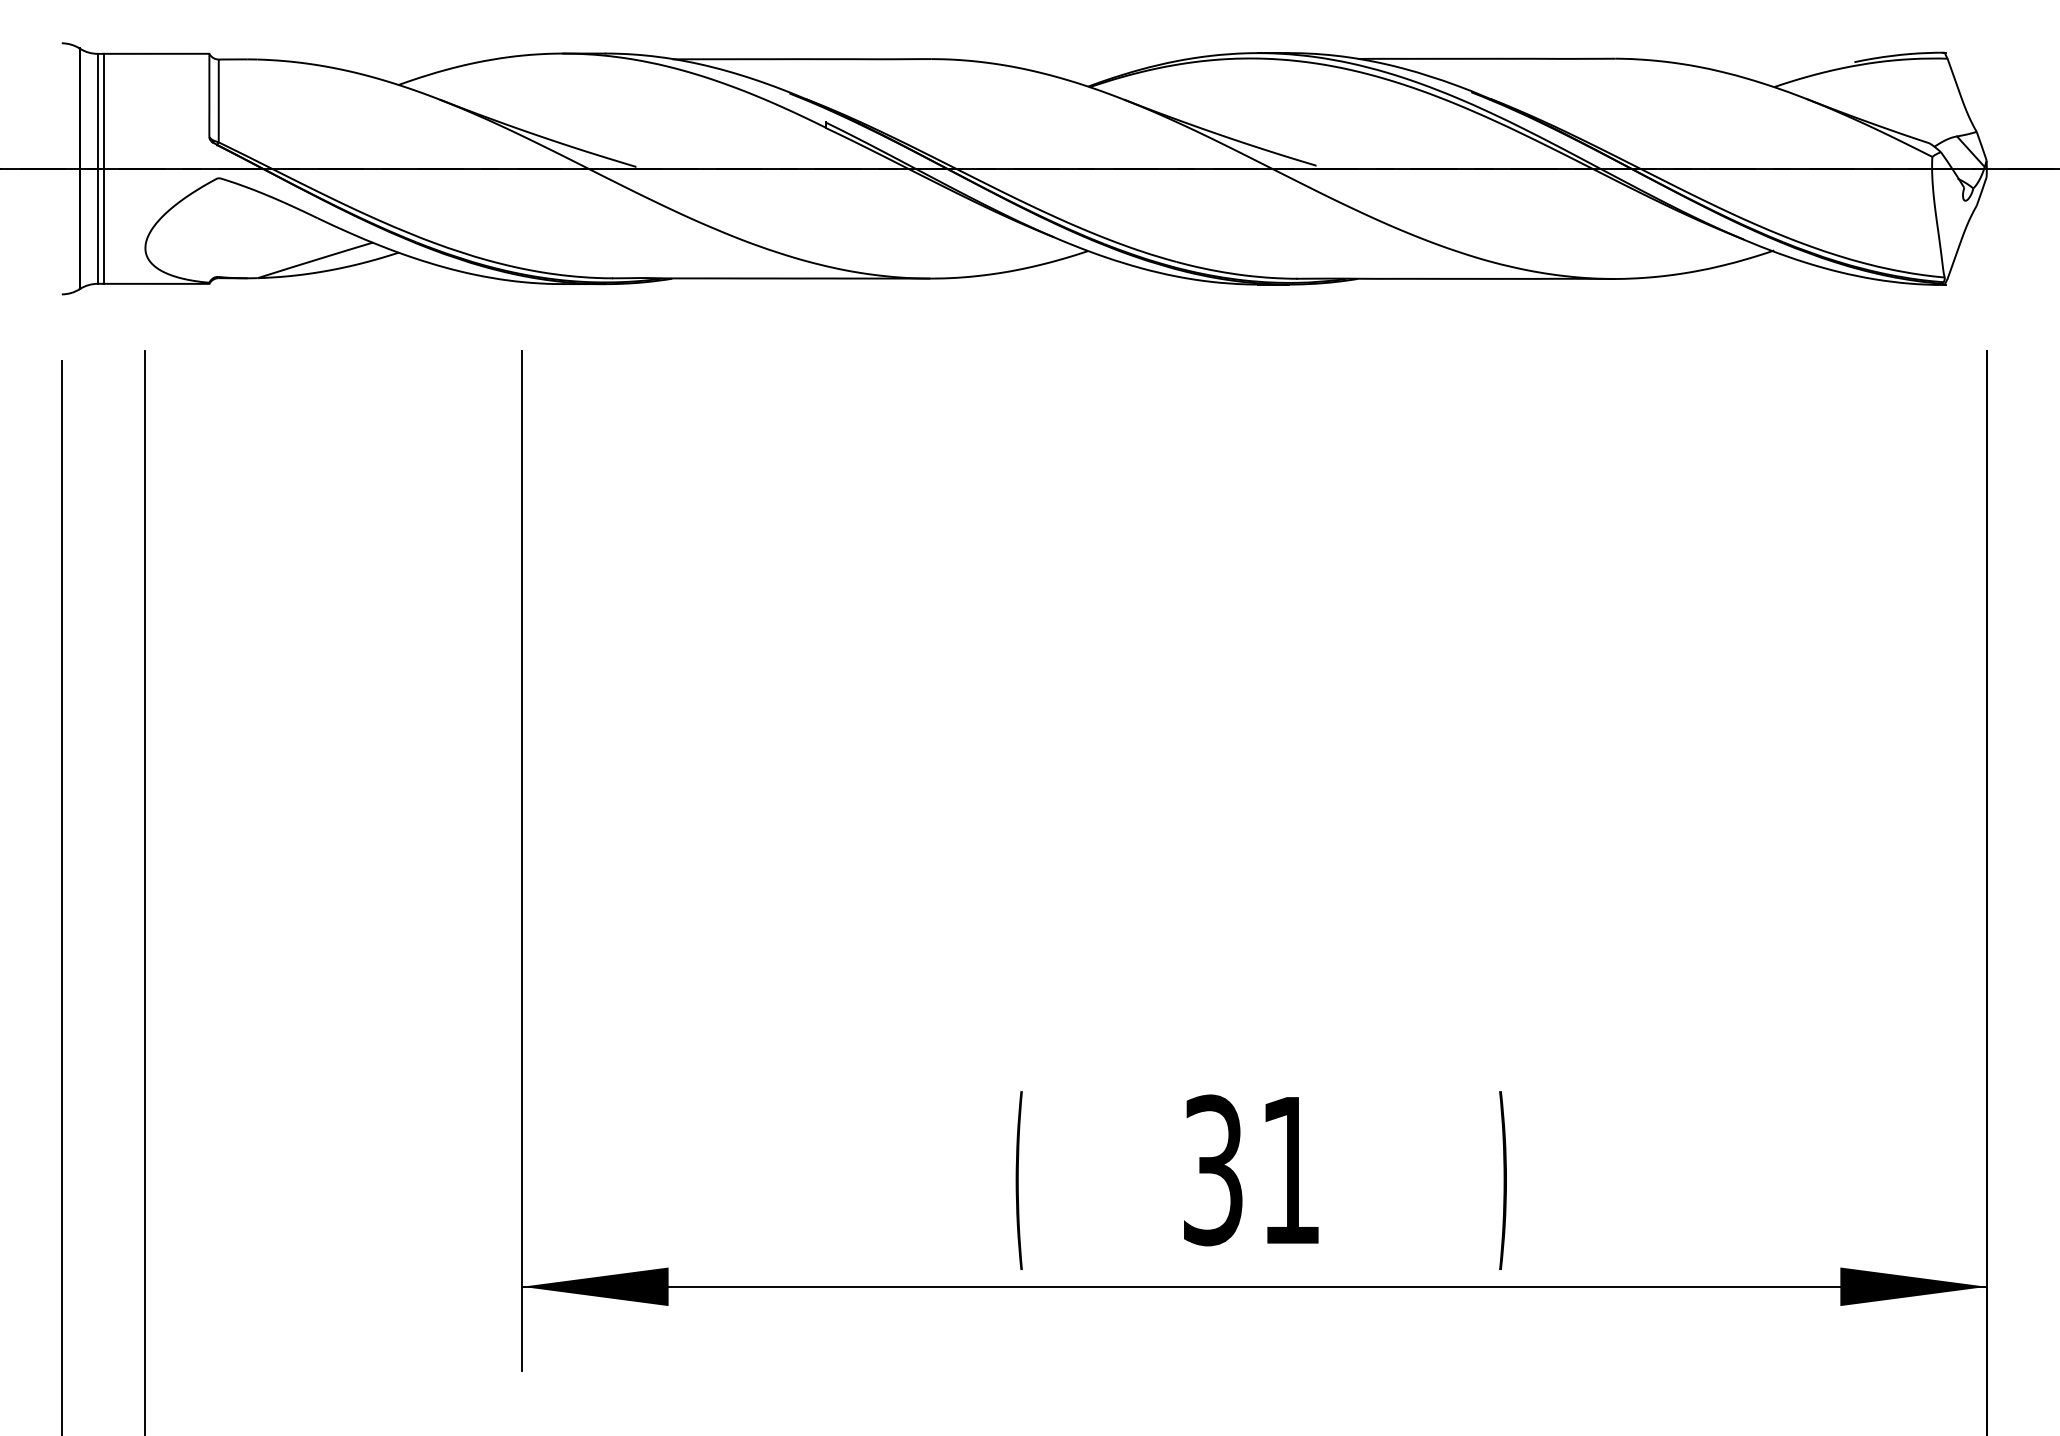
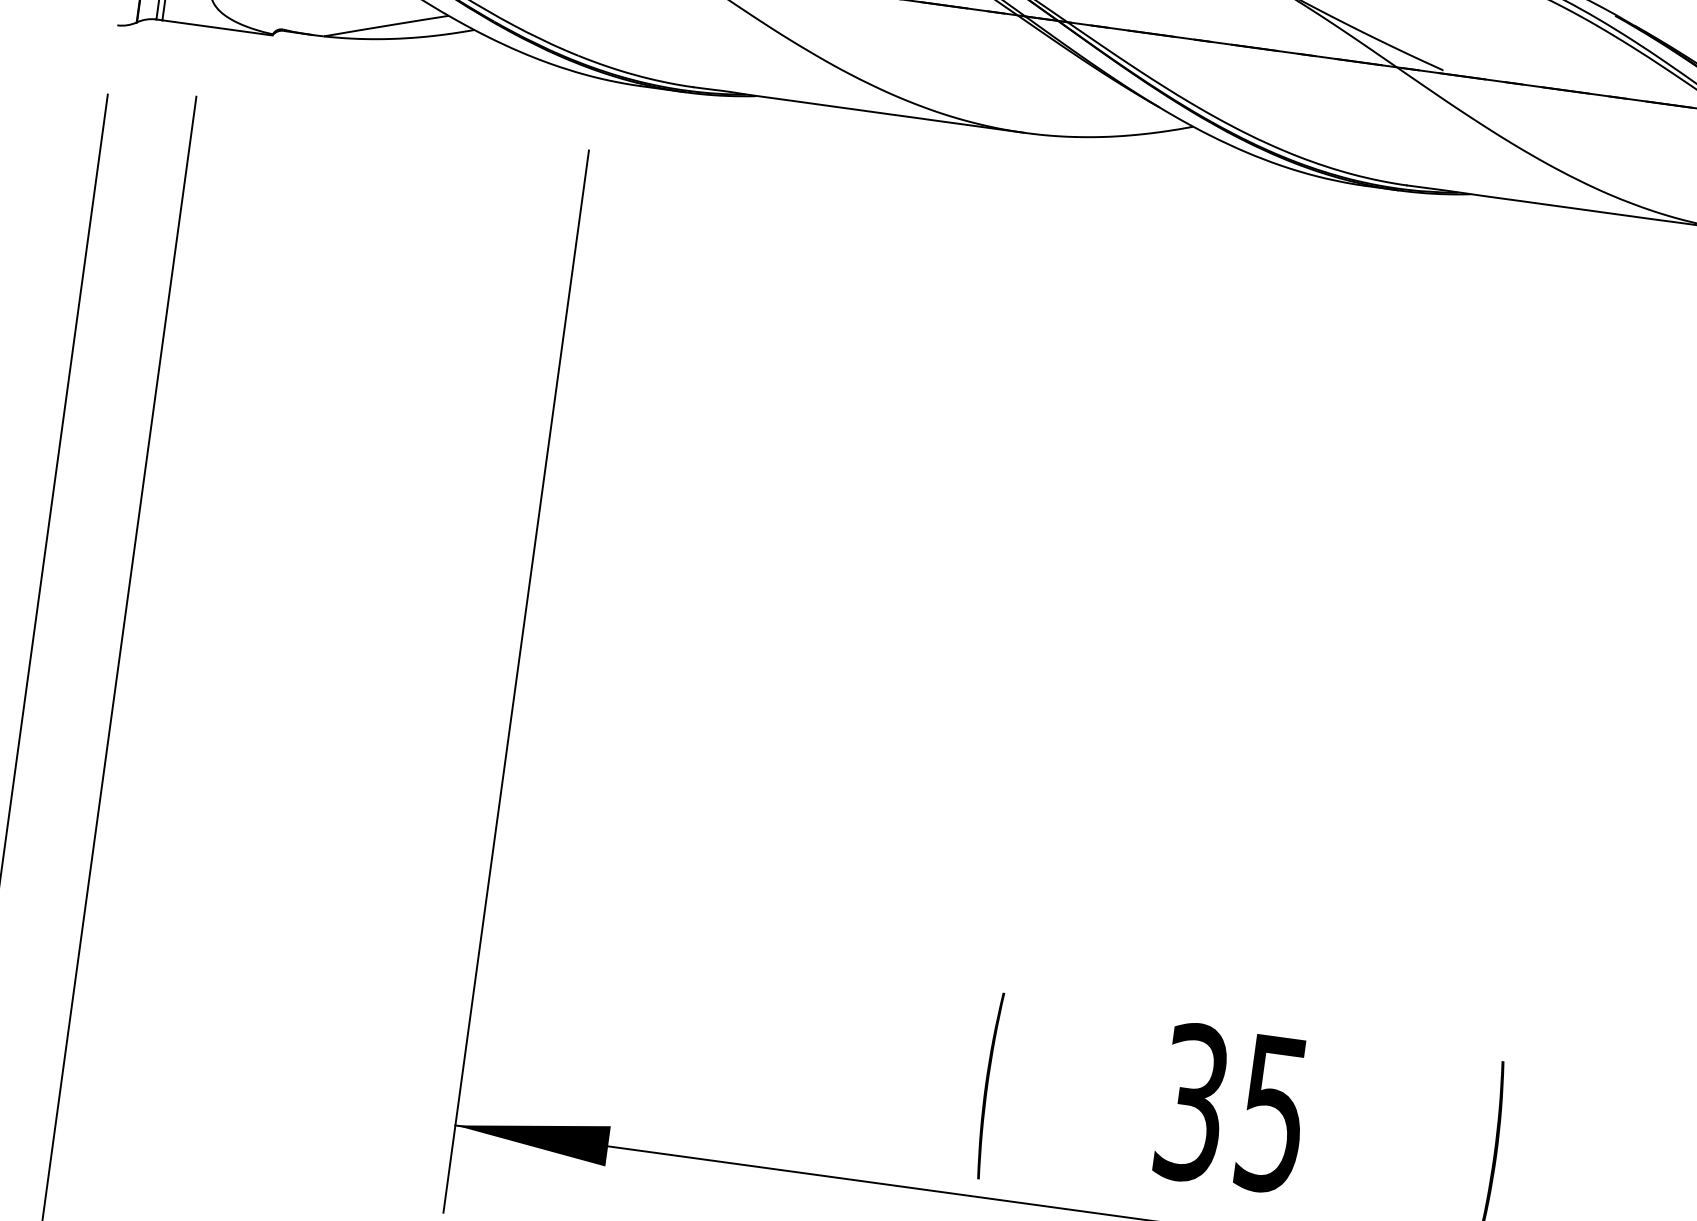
text: (1290, 1171) -> (1272, 1114), 31 -> 35

